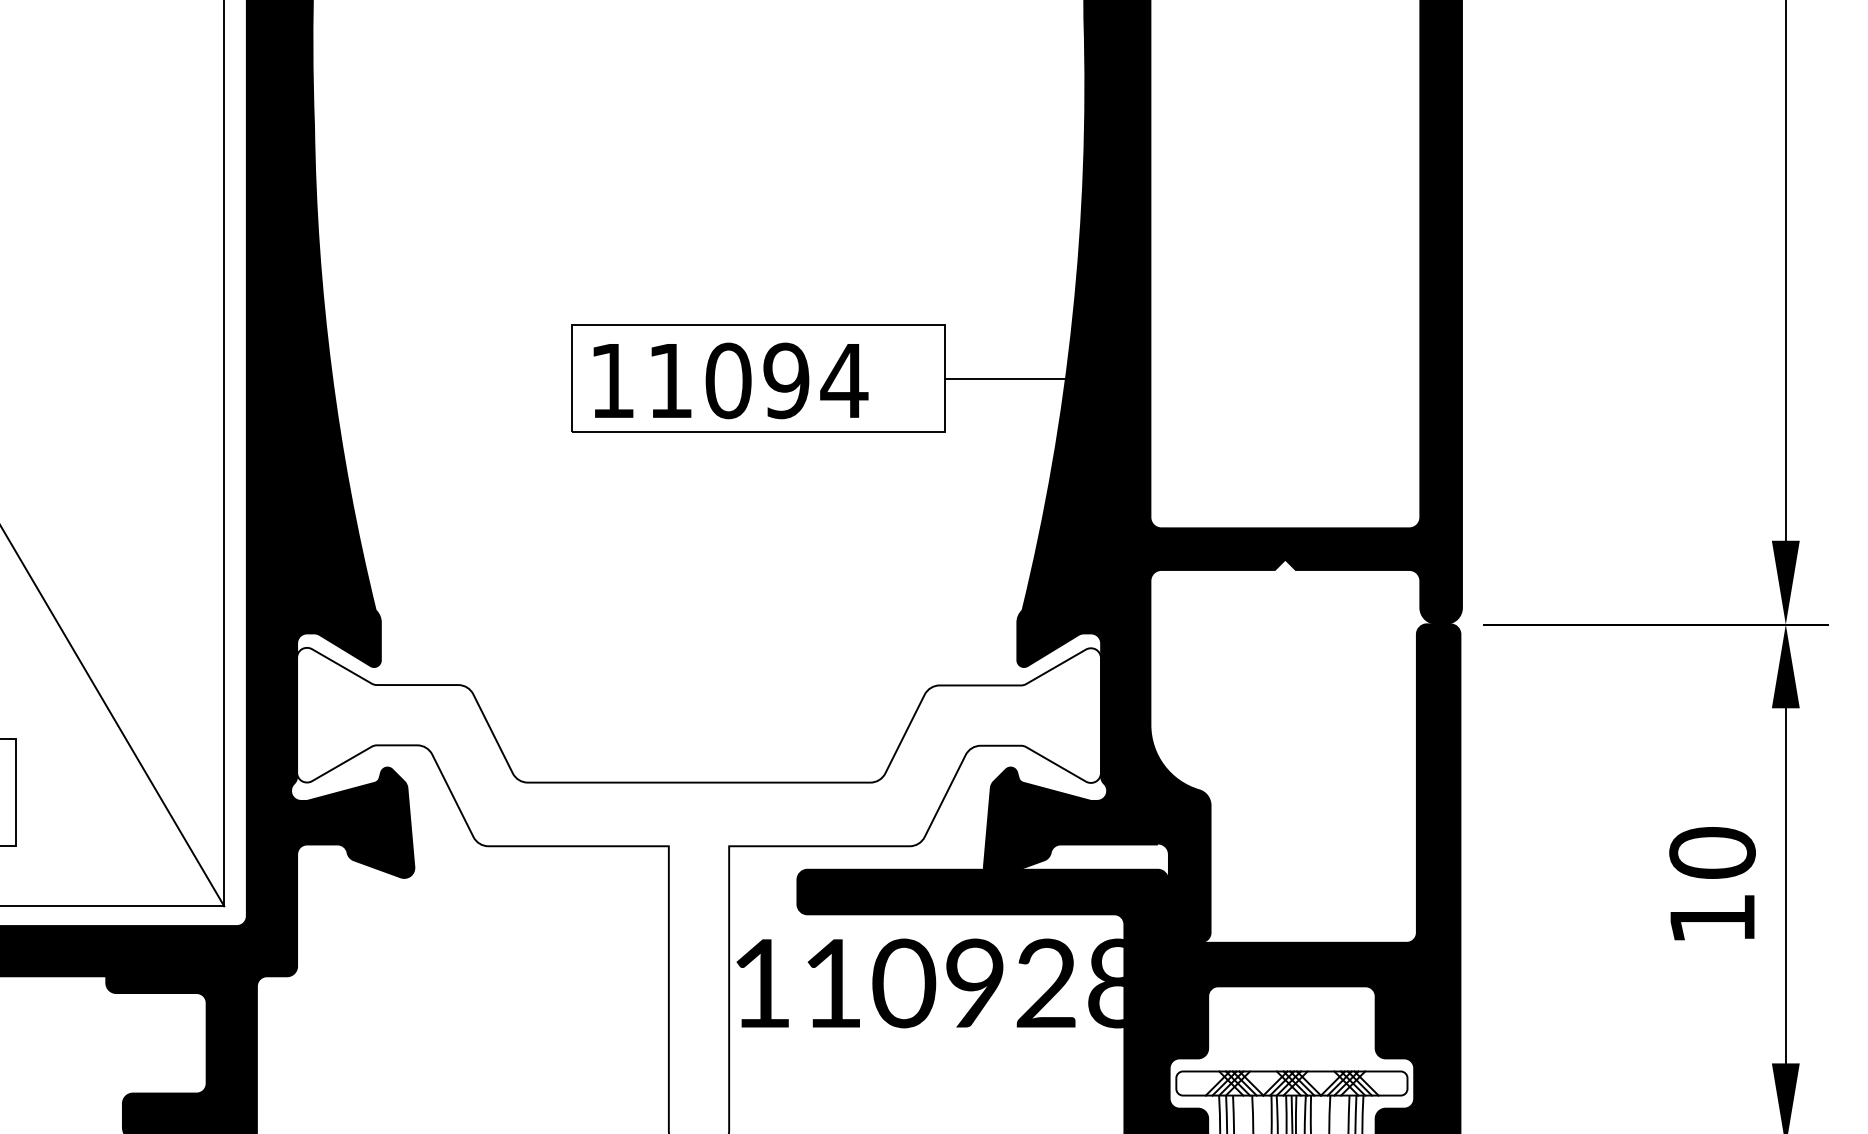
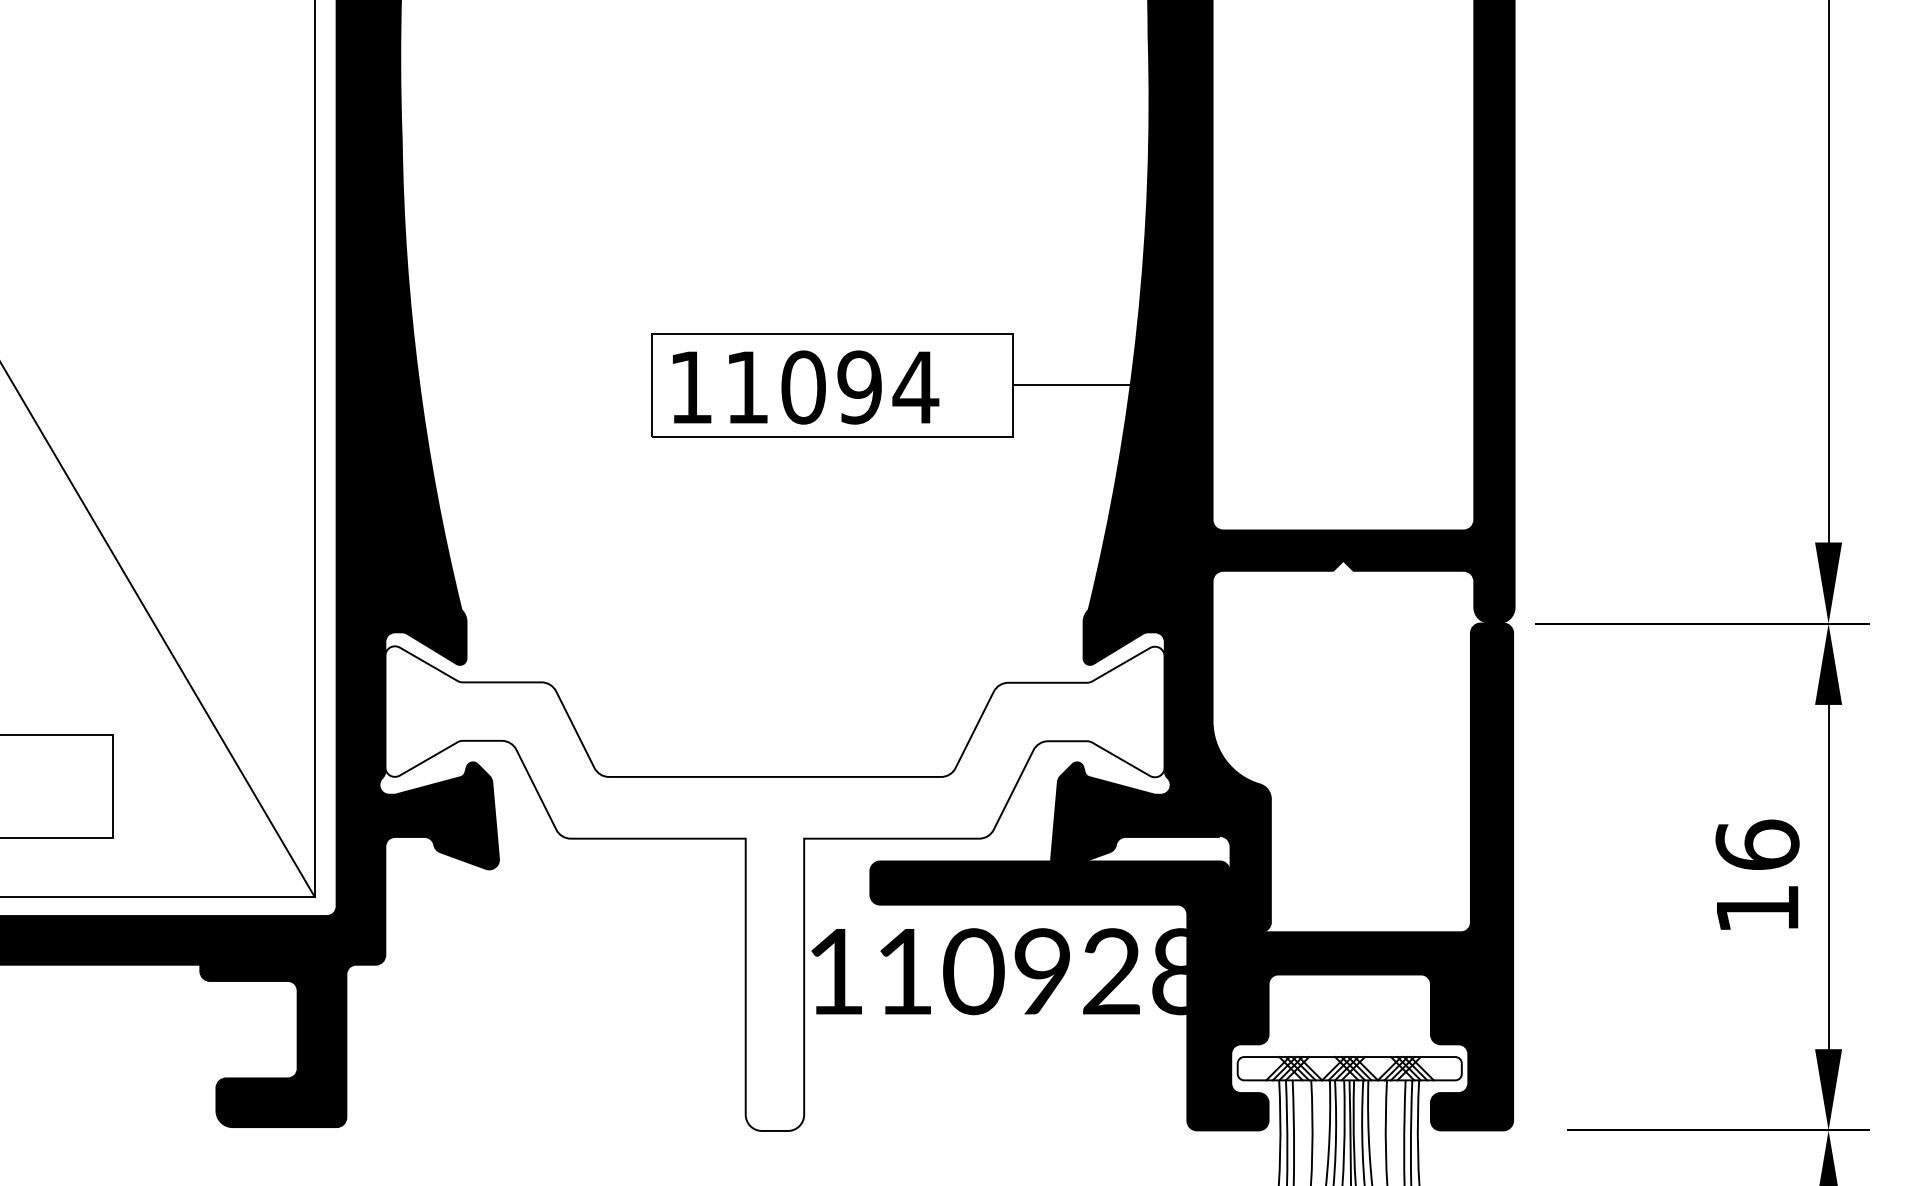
text: (1712, 852) -> (1757, 844), 10 -> 16

